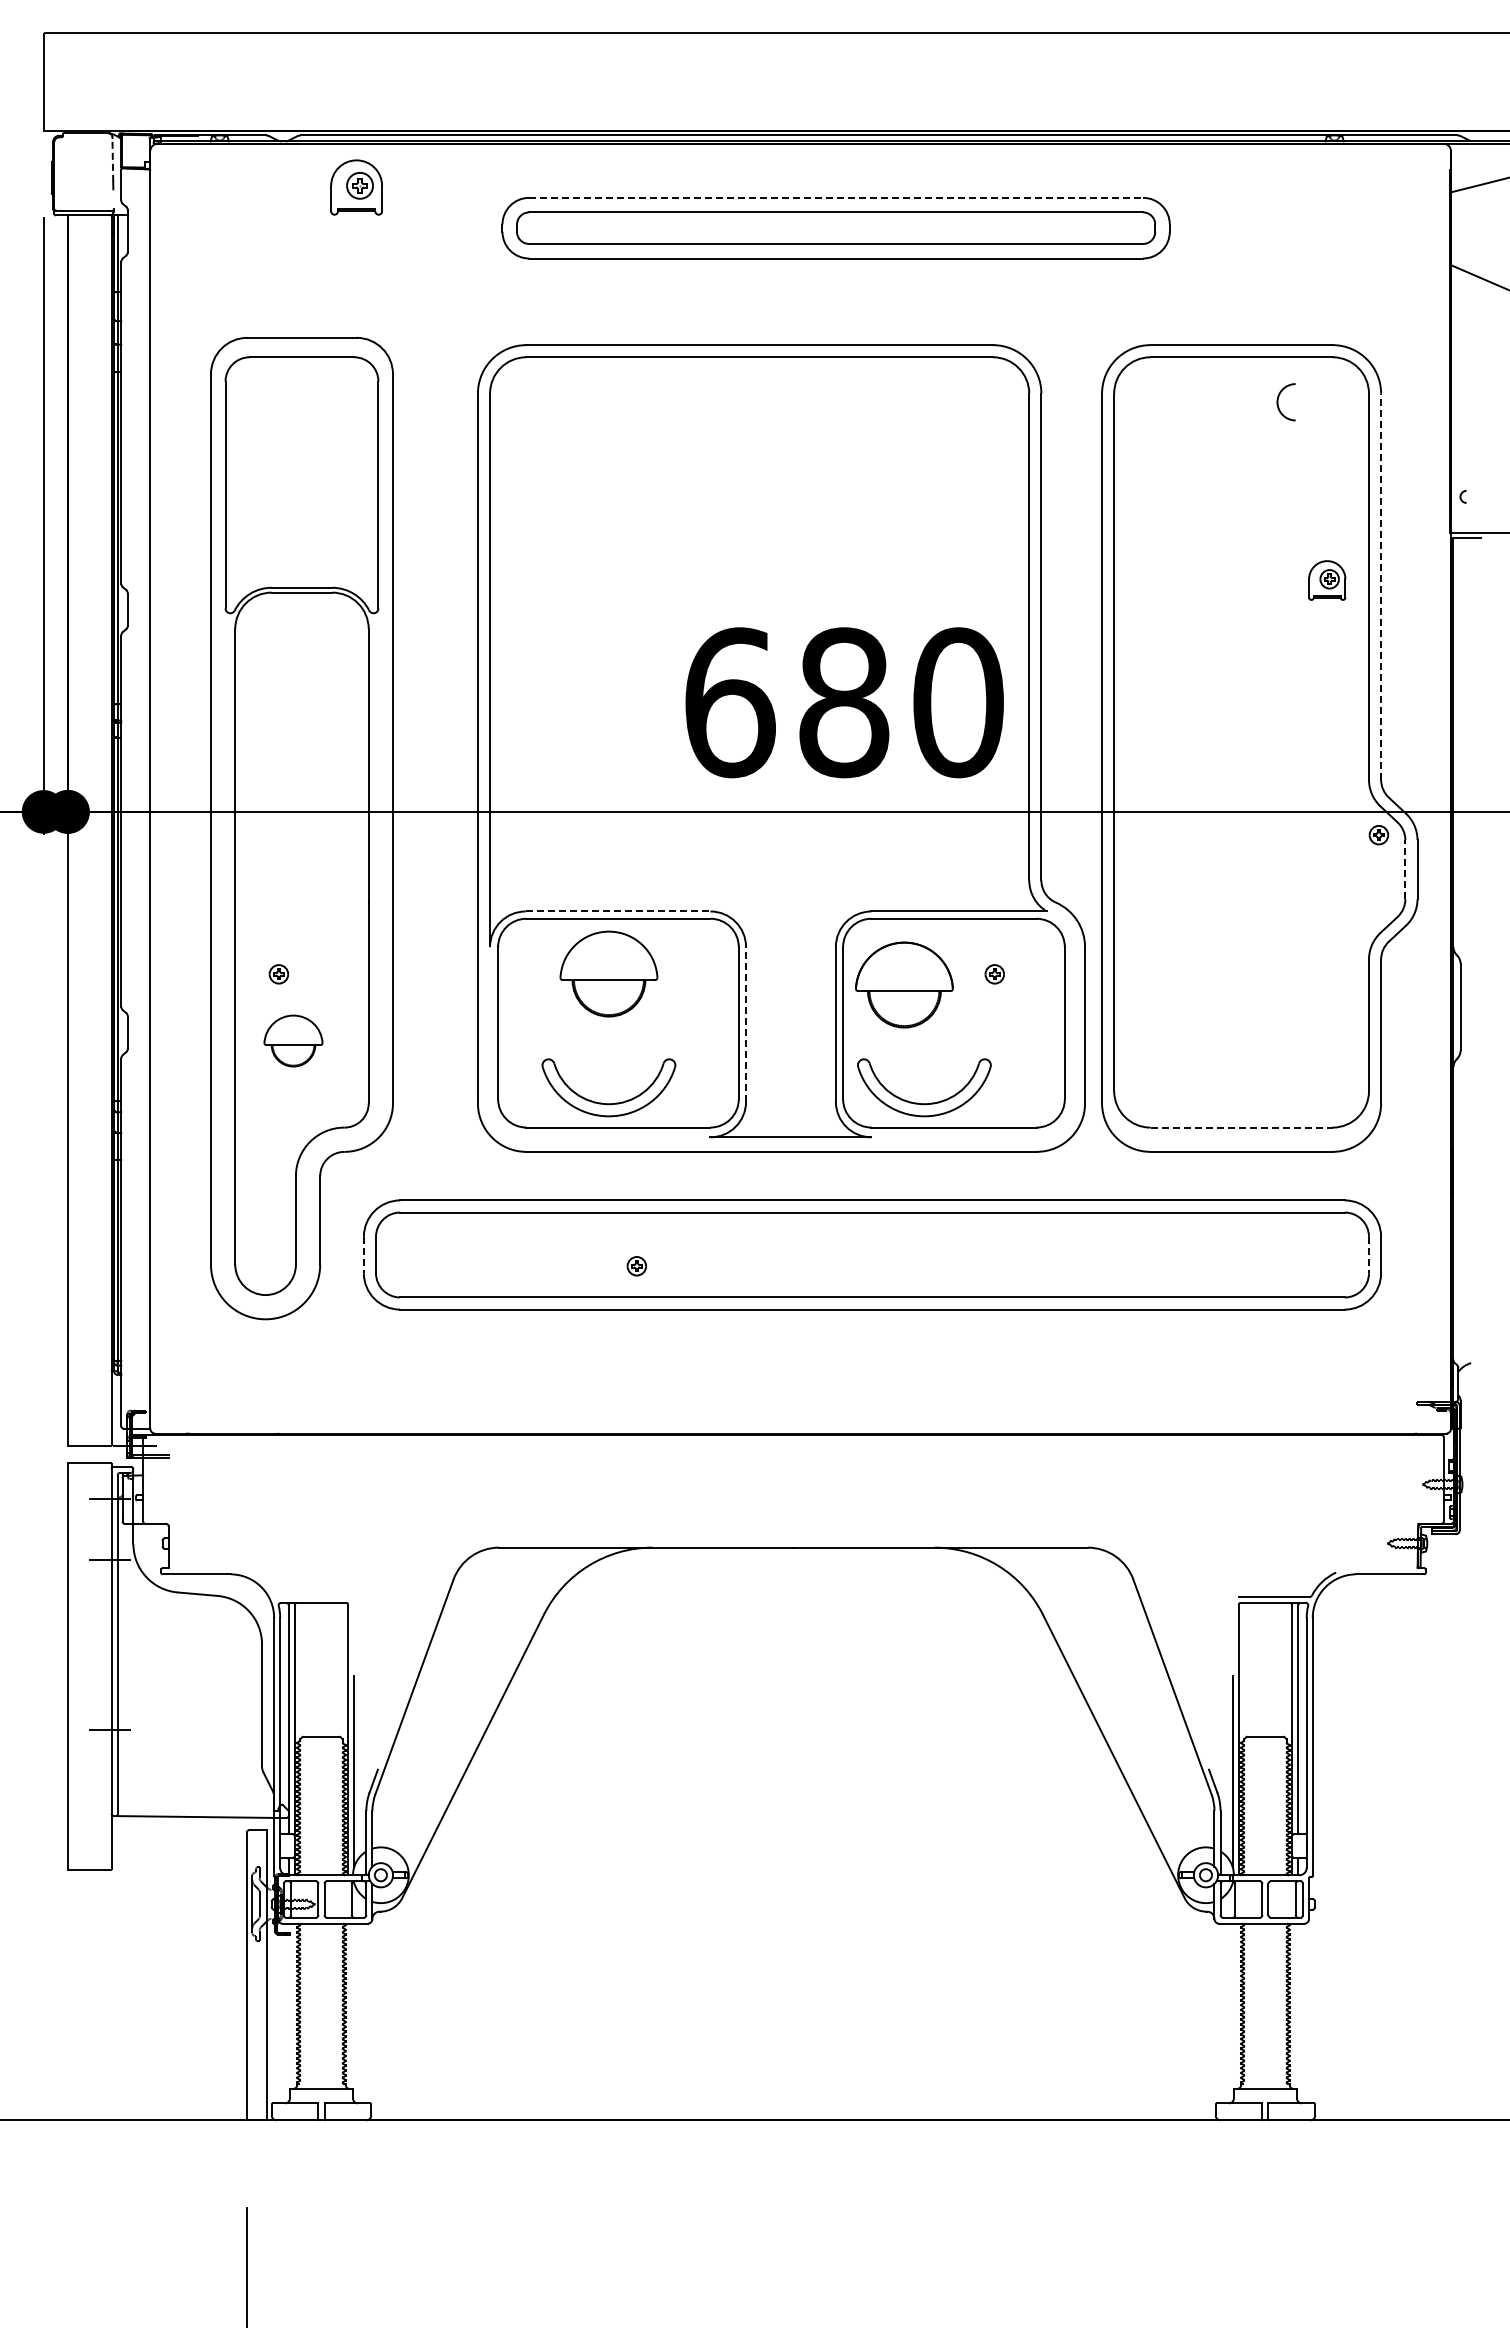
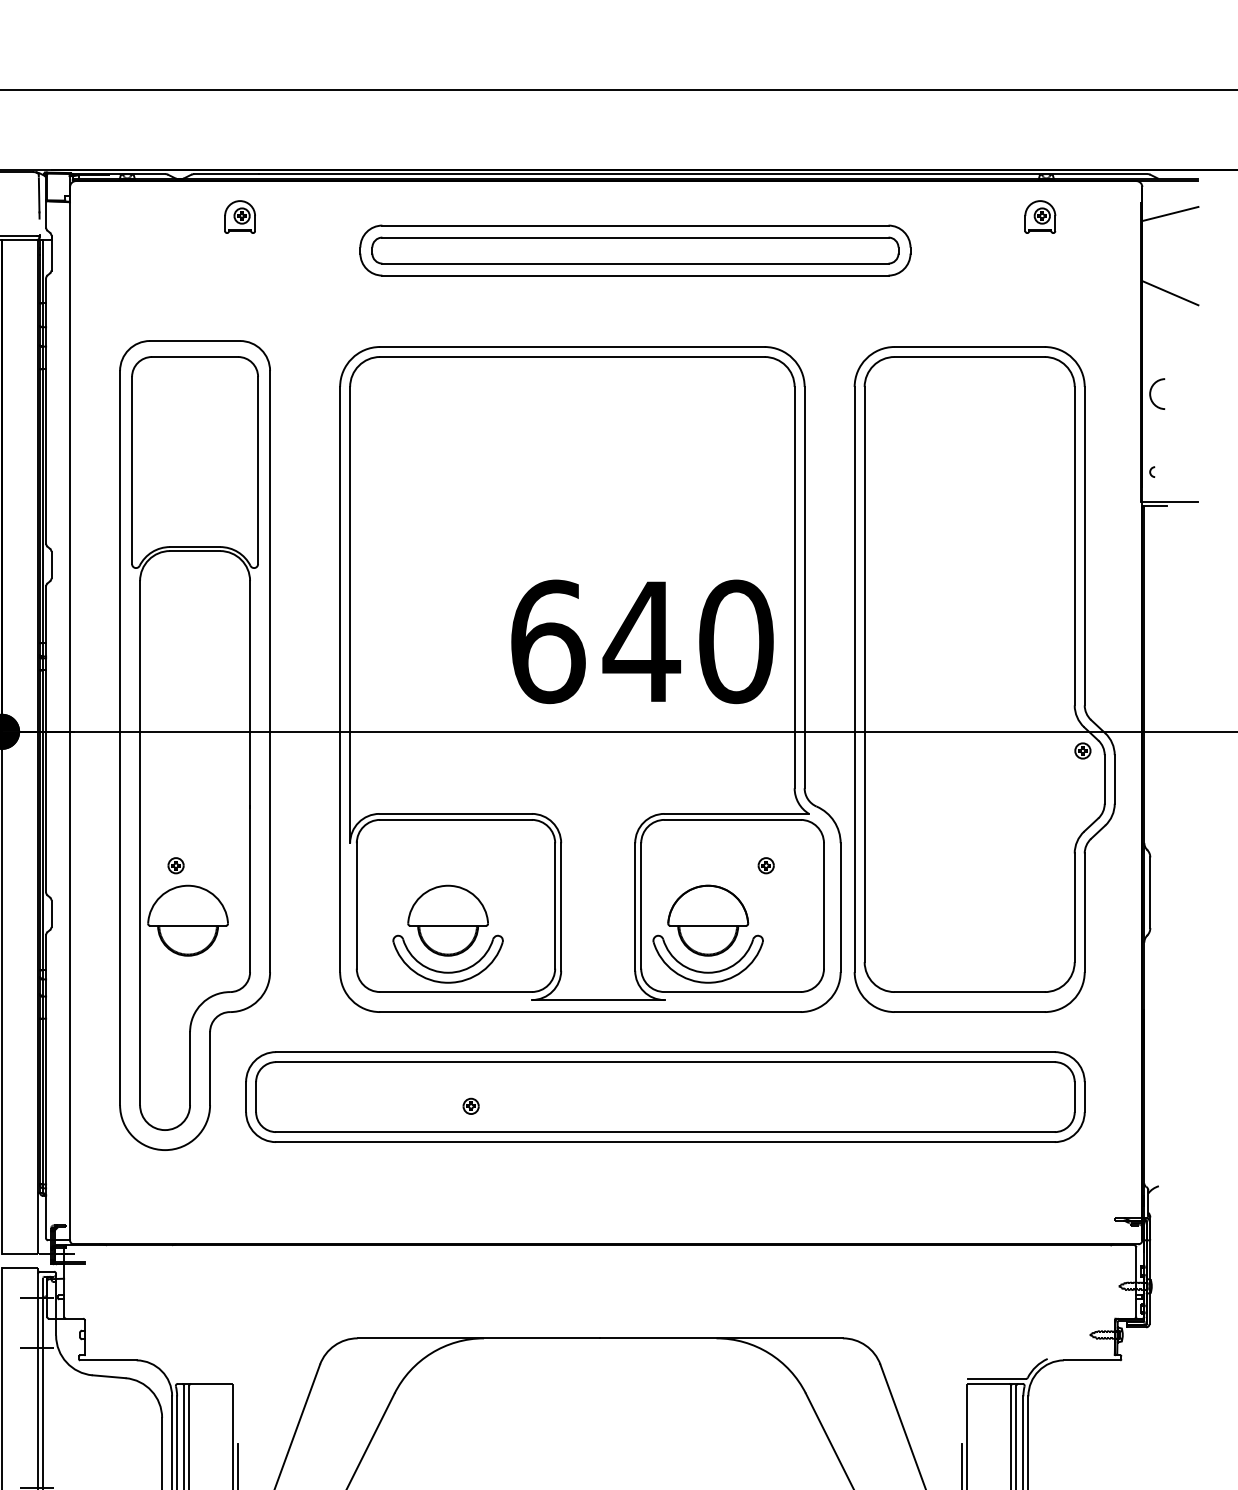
line: (112, 161) -> (38, 195), dashed -> solid
part: (356, 187) -> (240, 217), size x0.71
line: (836, 197) -> (635, 225), dashed -> solid
arc: (1278, 402) -> (1150, 394), moved
part: (1327, 580) -> (1040, 217), moved
line: (1381, 586) -> (1085, 545), dashed -> solid
text: (843, 702) -> (641, 641), 680 -> 640
line: (1405, 869) -> (1104, 779), dashed -> solid
line: (618, 911) -> (456, 813), dashed -> solid
part: (608, 973) -> (447, 920), moved
part: (904, 984) -> (708, 920), moved
line: (746, 1023) -> (561, 906), dashed -> solid
part: (293, 1040) -> (188, 920), size x1.67
line: (1241, 1127) -> (969, 991), dashed -> solid
line: (363, 1255) -> (245, 1097), dashed -> solid
line: (1368, 1255) -> (1074, 1097), dashed -> solid

